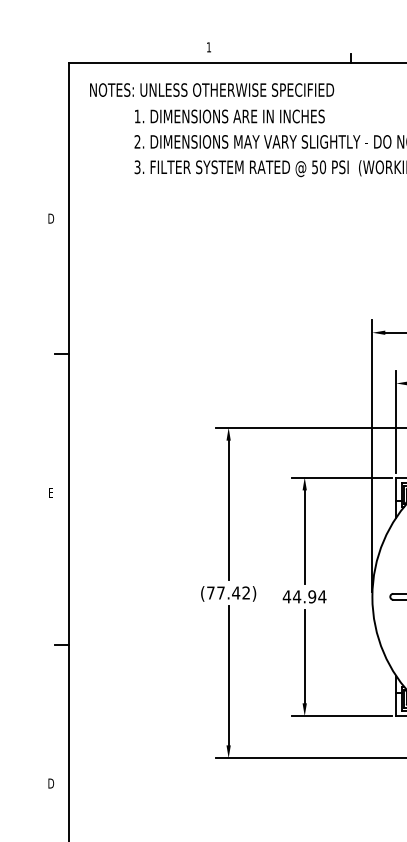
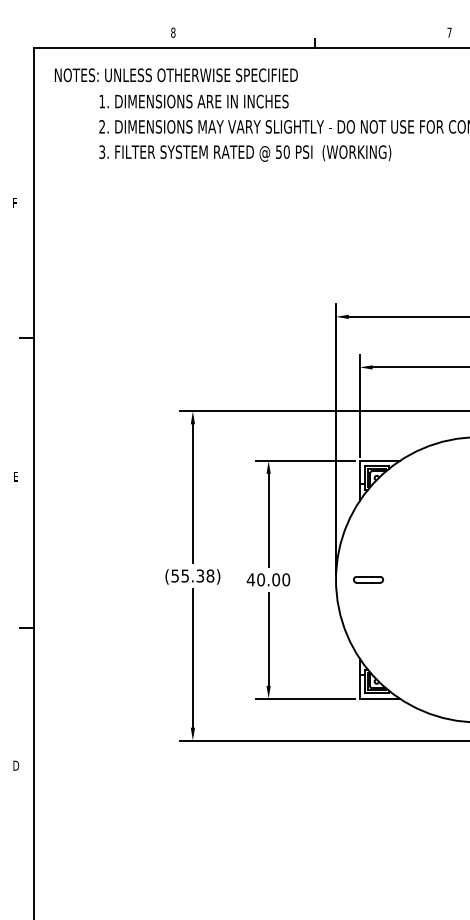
text: (209, 47) -> (173, 32), 1 -> 8
text: (51, 218) -> (16, 203), D -> F
text: (228, 592) -> (192, 575), (77.42) -> (55.38)
text: (309, 596) -> (273, 579), 44.94 -> 40.00

